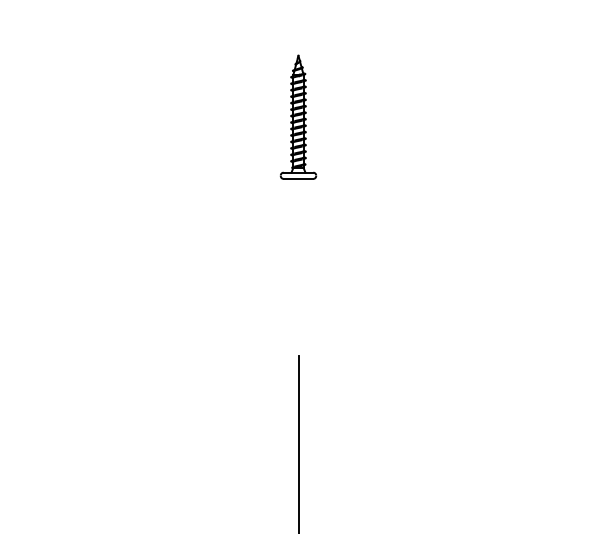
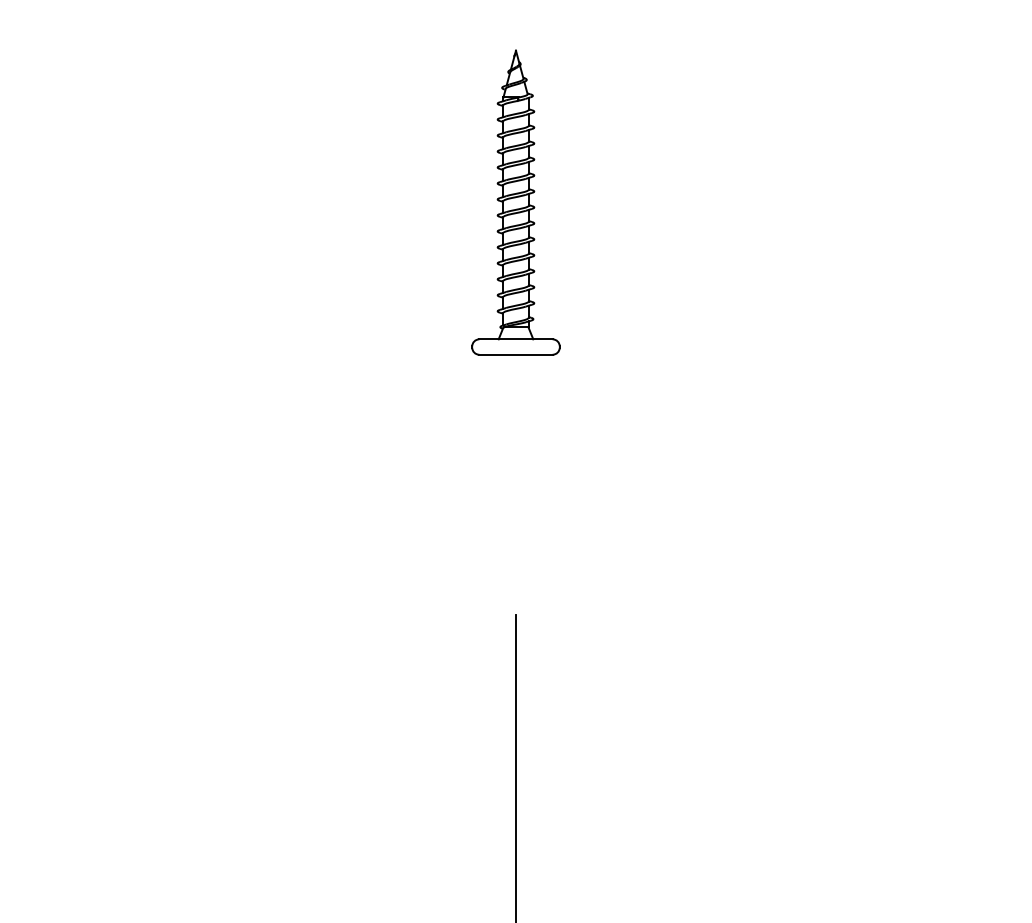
part: (298, 117) -> (516, 203), size x1.43

